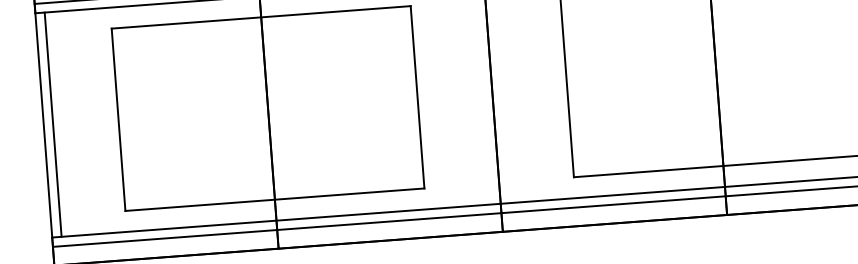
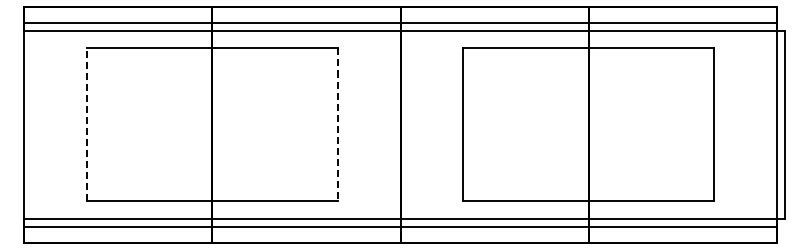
line: (417, 97) -> (337, 125), solid -> dashed
line: (117, 119) -> (86, 124), solid -> dashed
line: (53, 124) -> (32, 124), removed

